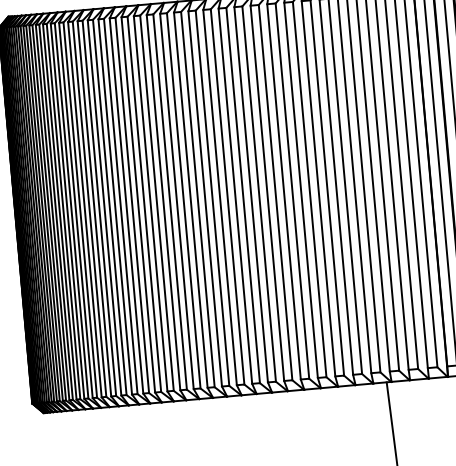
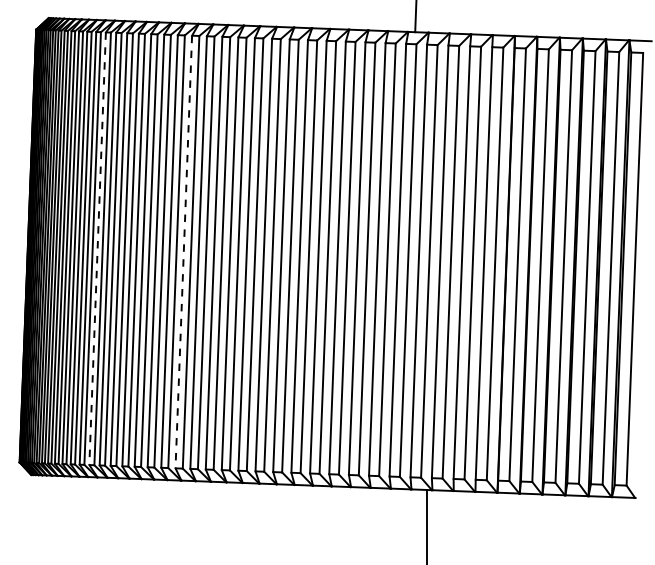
line: (150, 204) -> (183, 252), solid -> dashed
line: (75, 211) -> (97, 249), solid -> dashed

